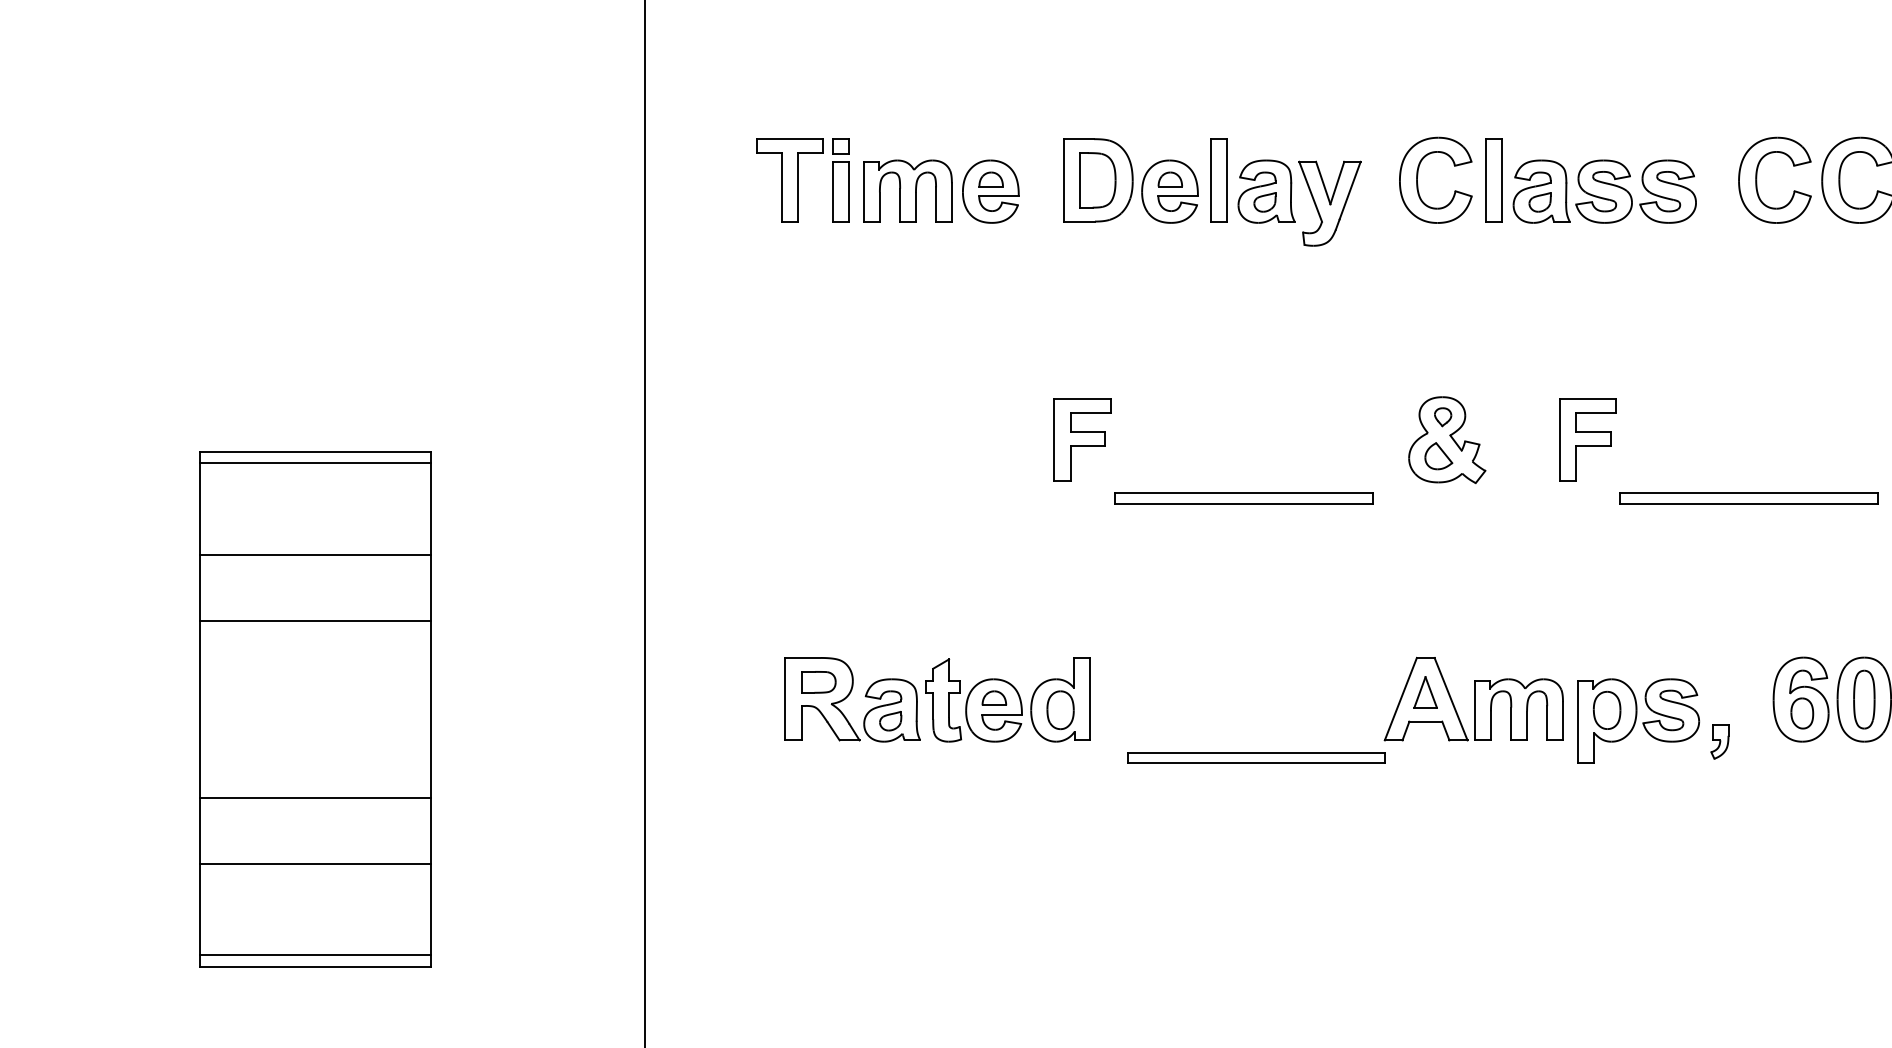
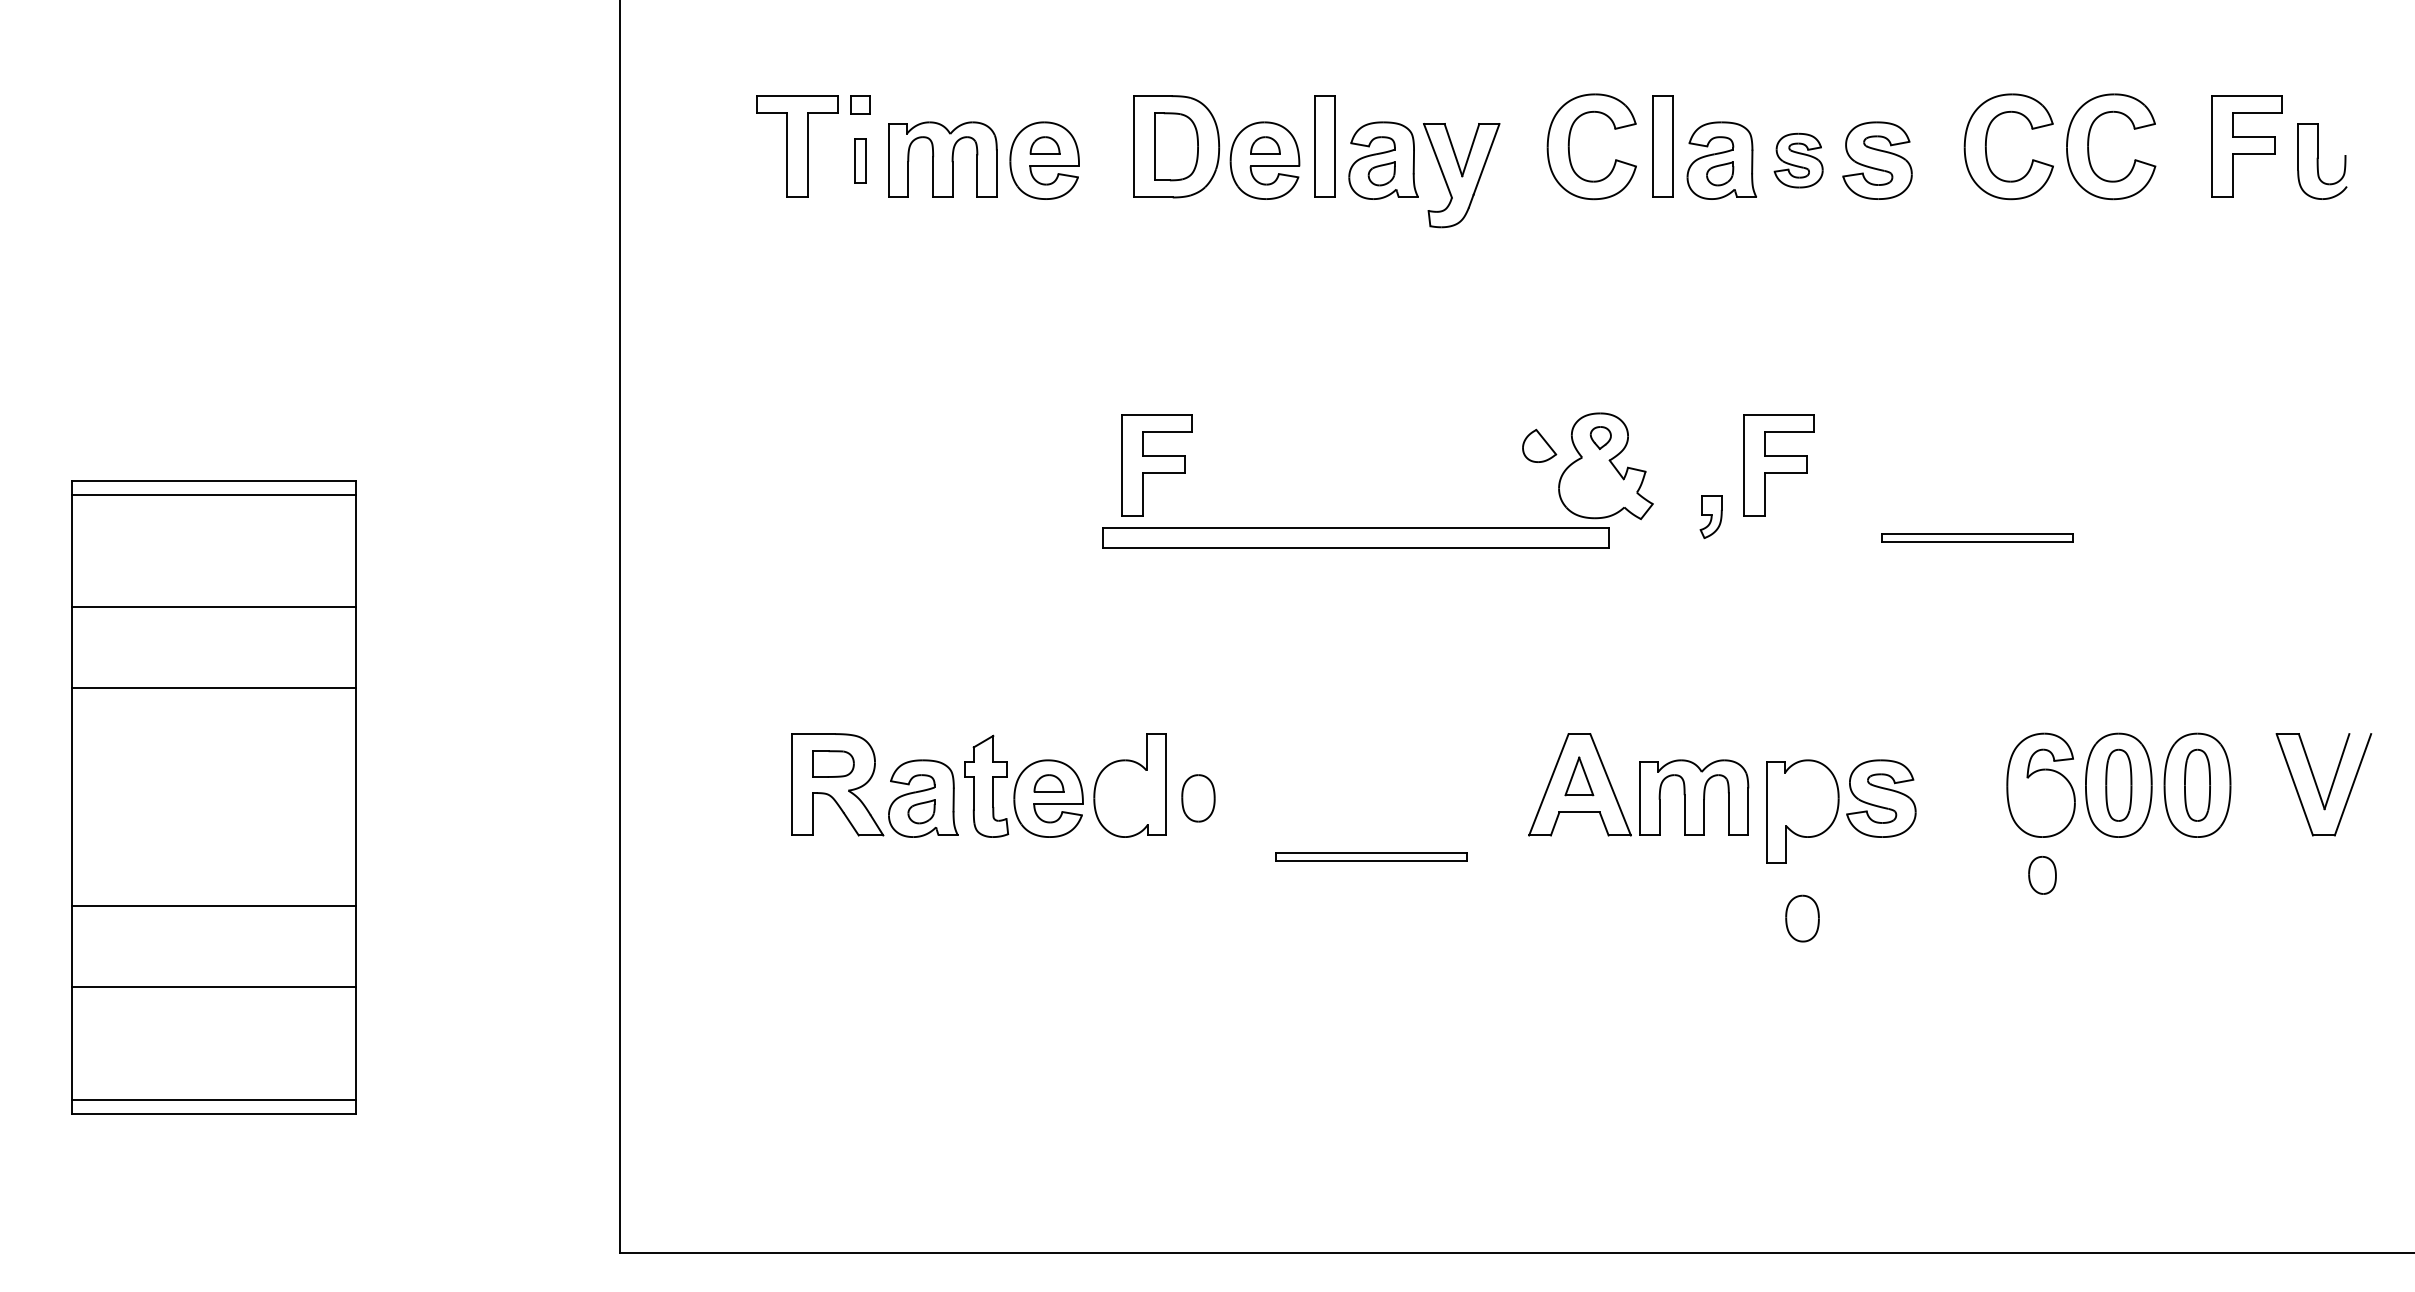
part: (841, 191) -> (860, 160), size x0.6
part: (1603, 191) -> (1798, 160), size x0.7
part: (1438, 455) -> (1539, 445), moved
part: (1243, 498) -> (1355, 537), size x1.6
part: (1749, 498) -> (1977, 537), size x0.6
part: (1060, 710) -> (1198, 798), moved
part: (1607, 710) -> (1802, 918), moved
part: (1802, 713) -> (2042, 875), moved
part: (1719, 741) -> (1710, 516), moved
part: (1256, 757) -> (1371, 856), size x0.6

